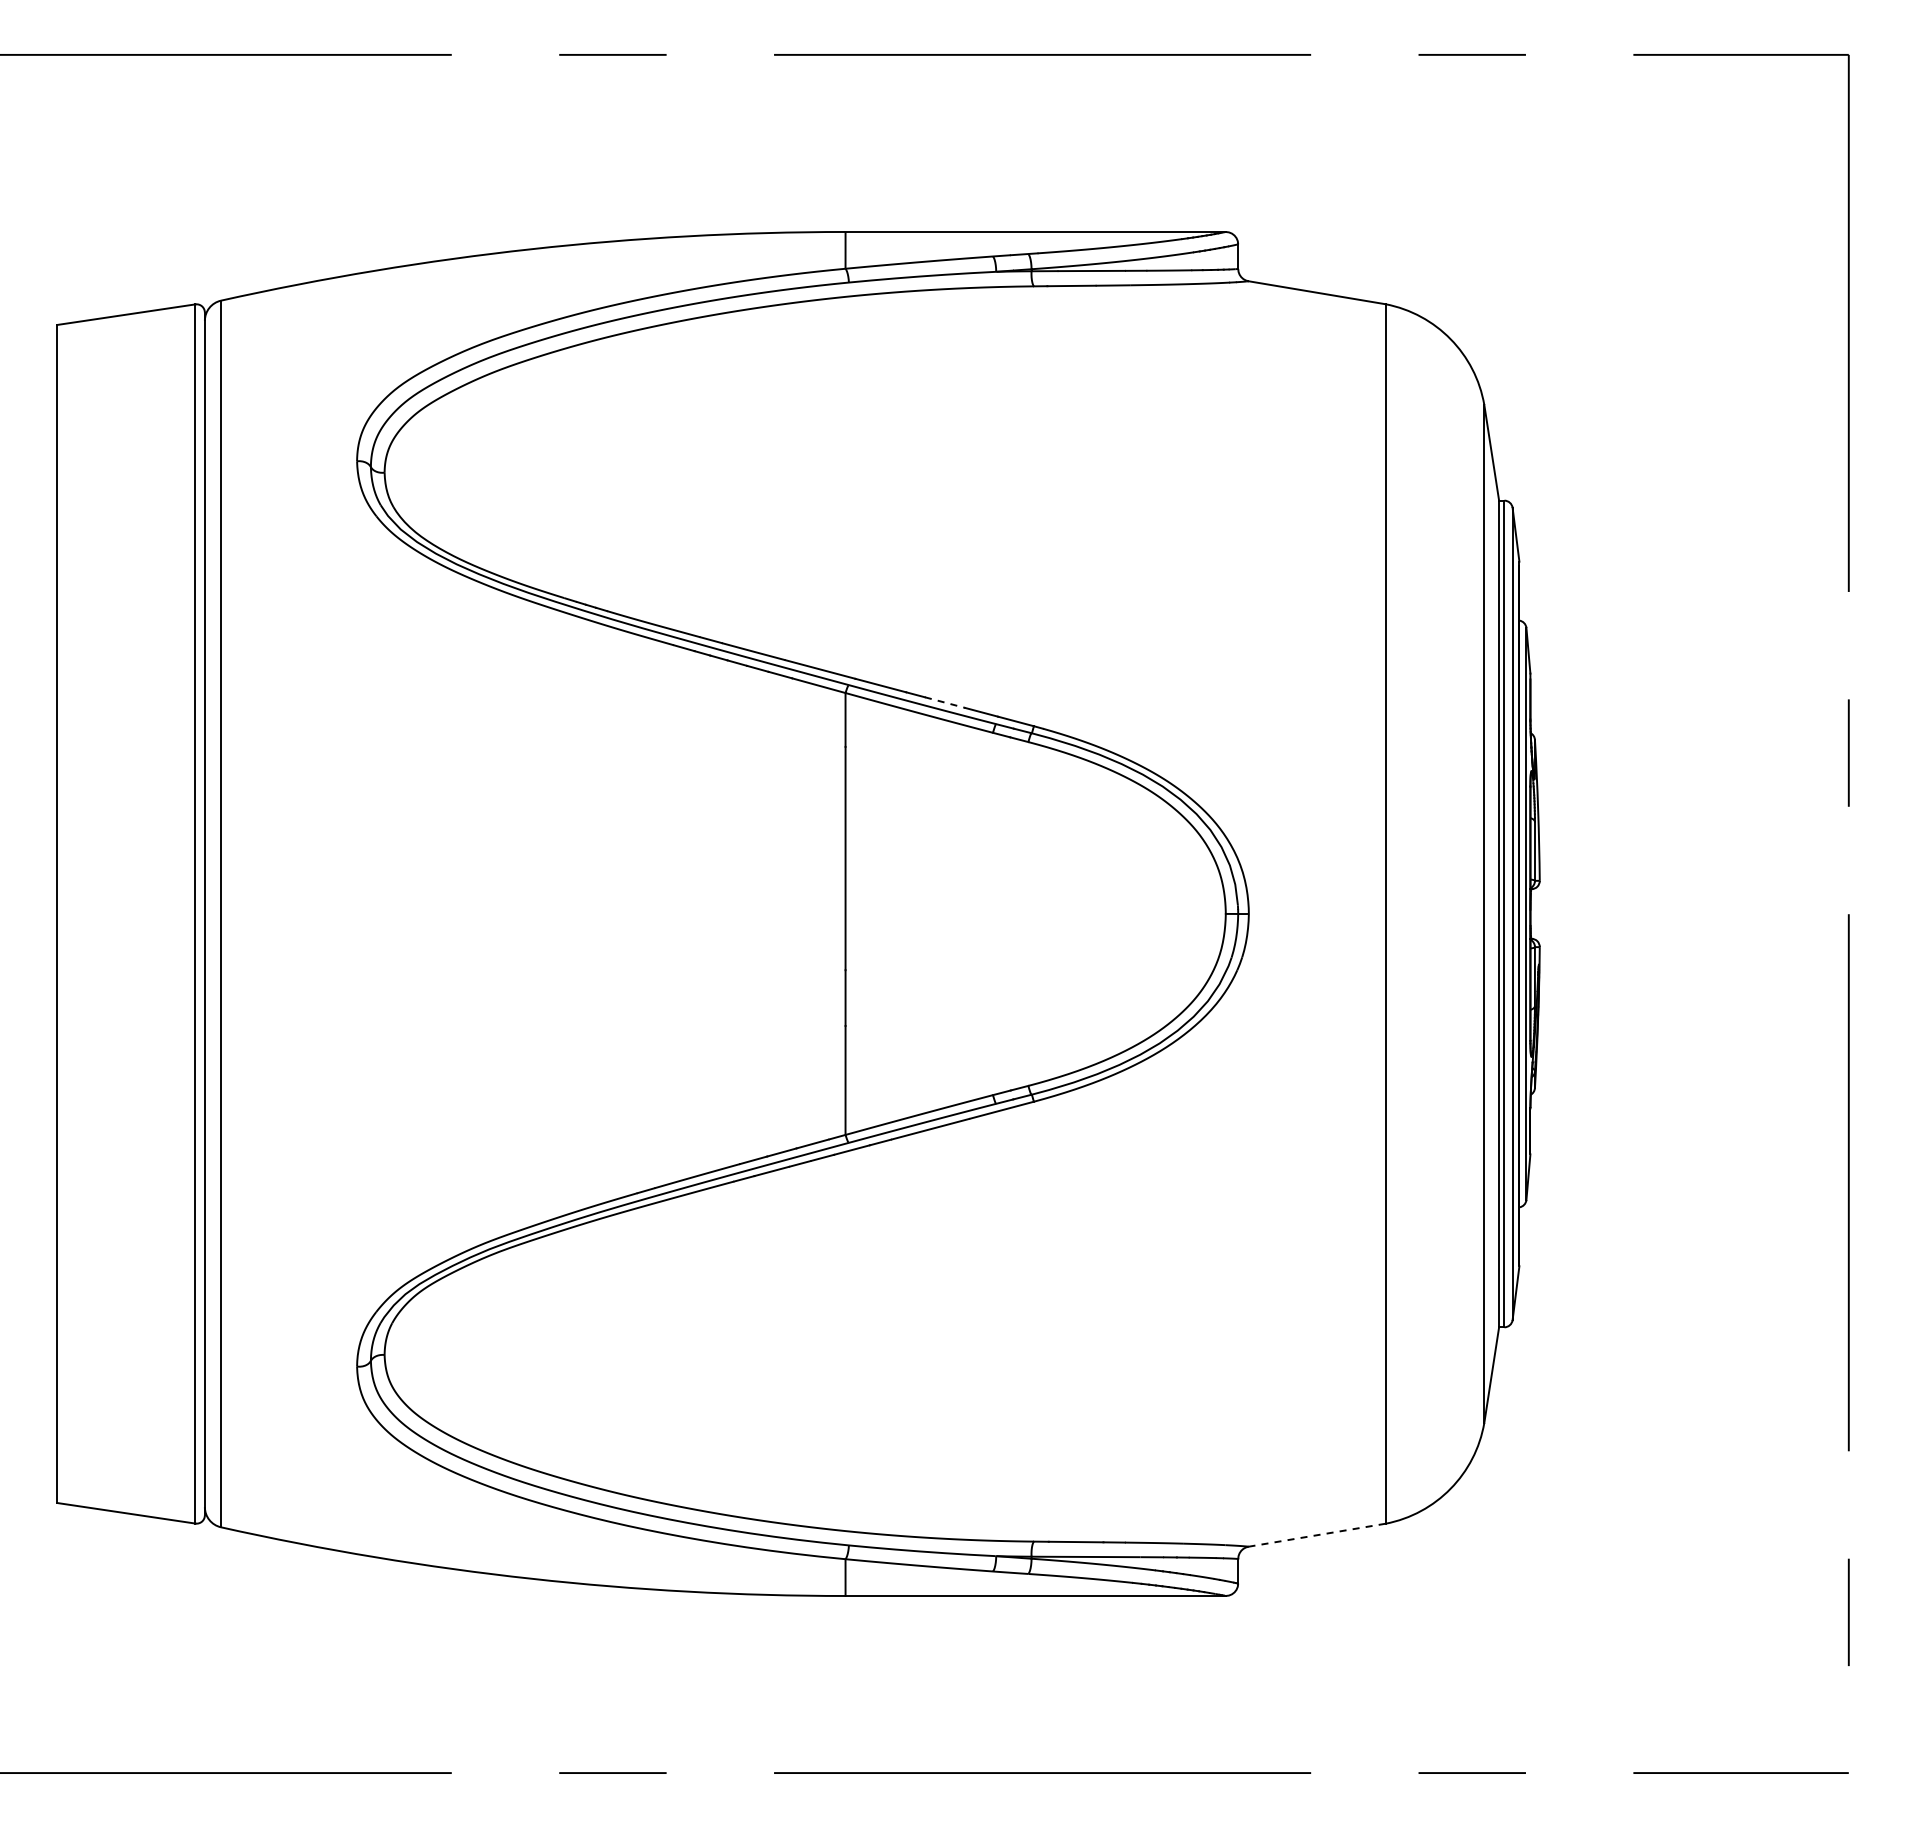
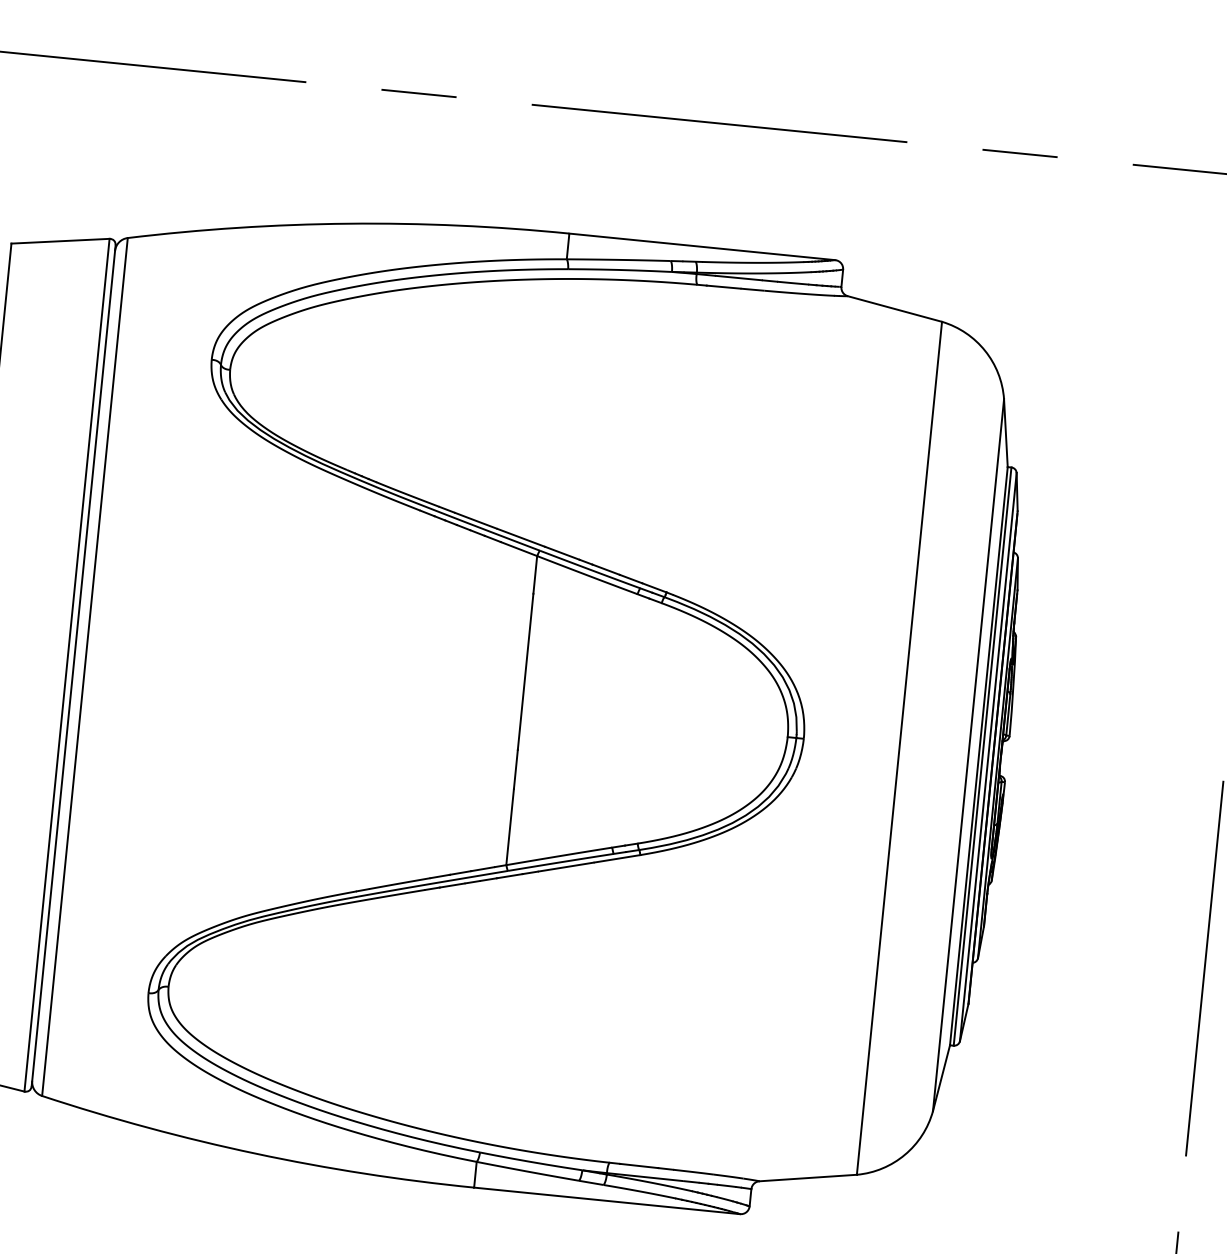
line: (945, 702) -> (606, 569), dashed -> solid
line: (1316, 1535) -> (807, 1178), dashed -> solid

